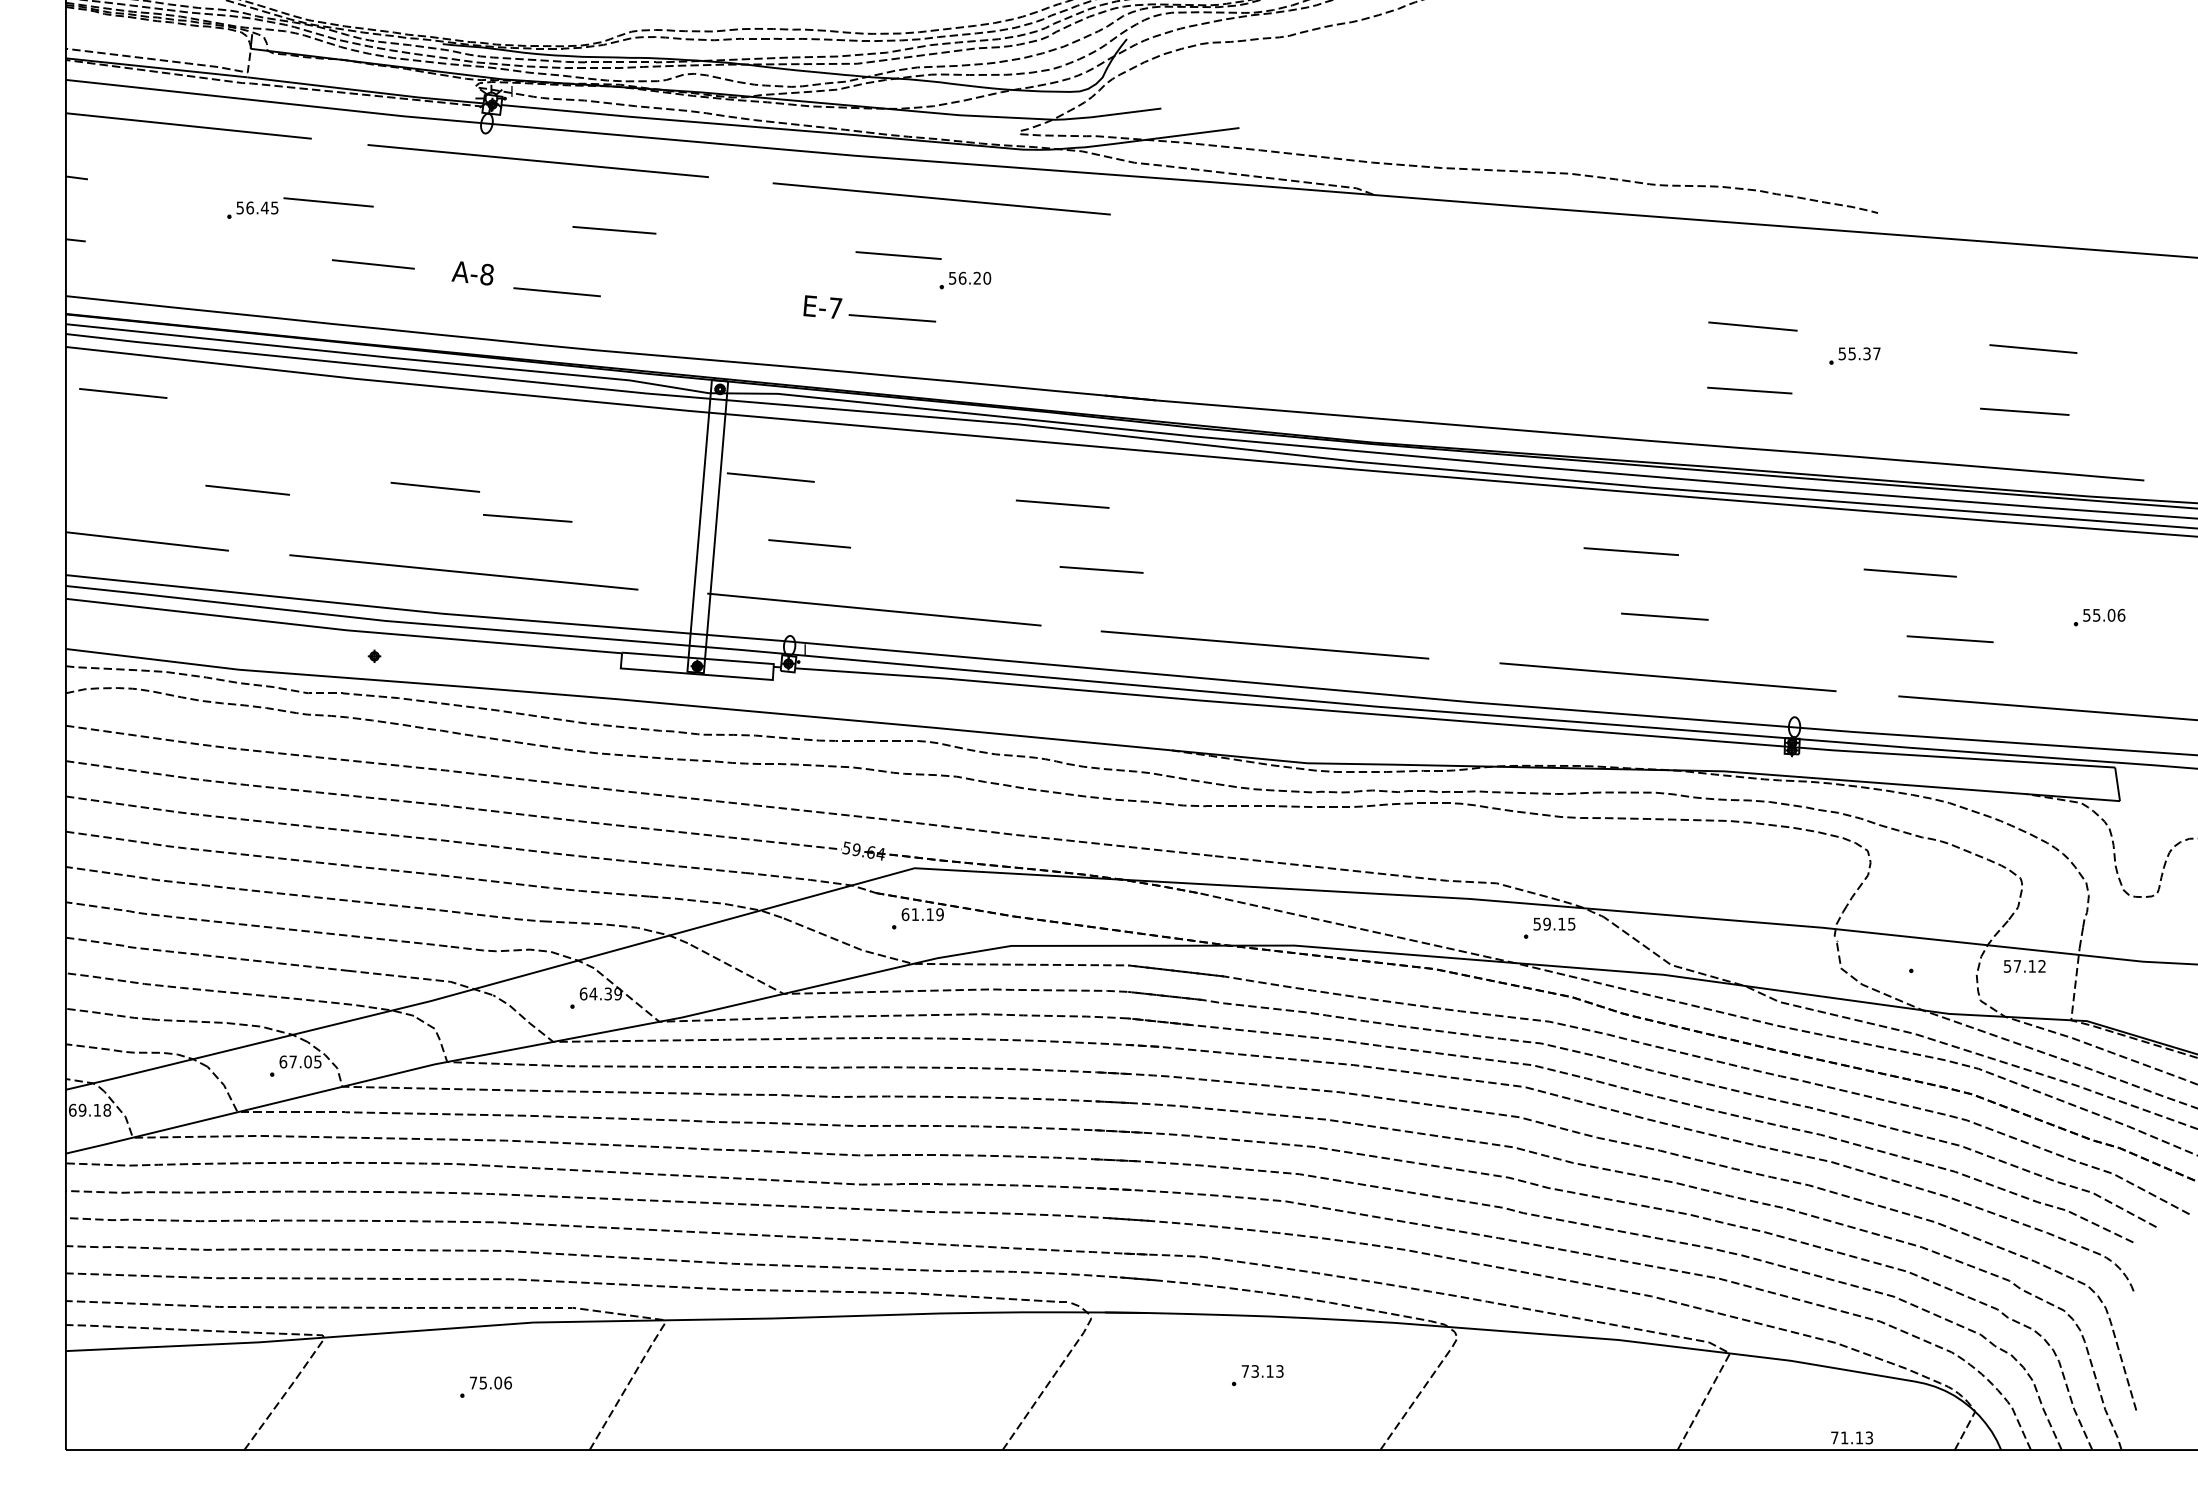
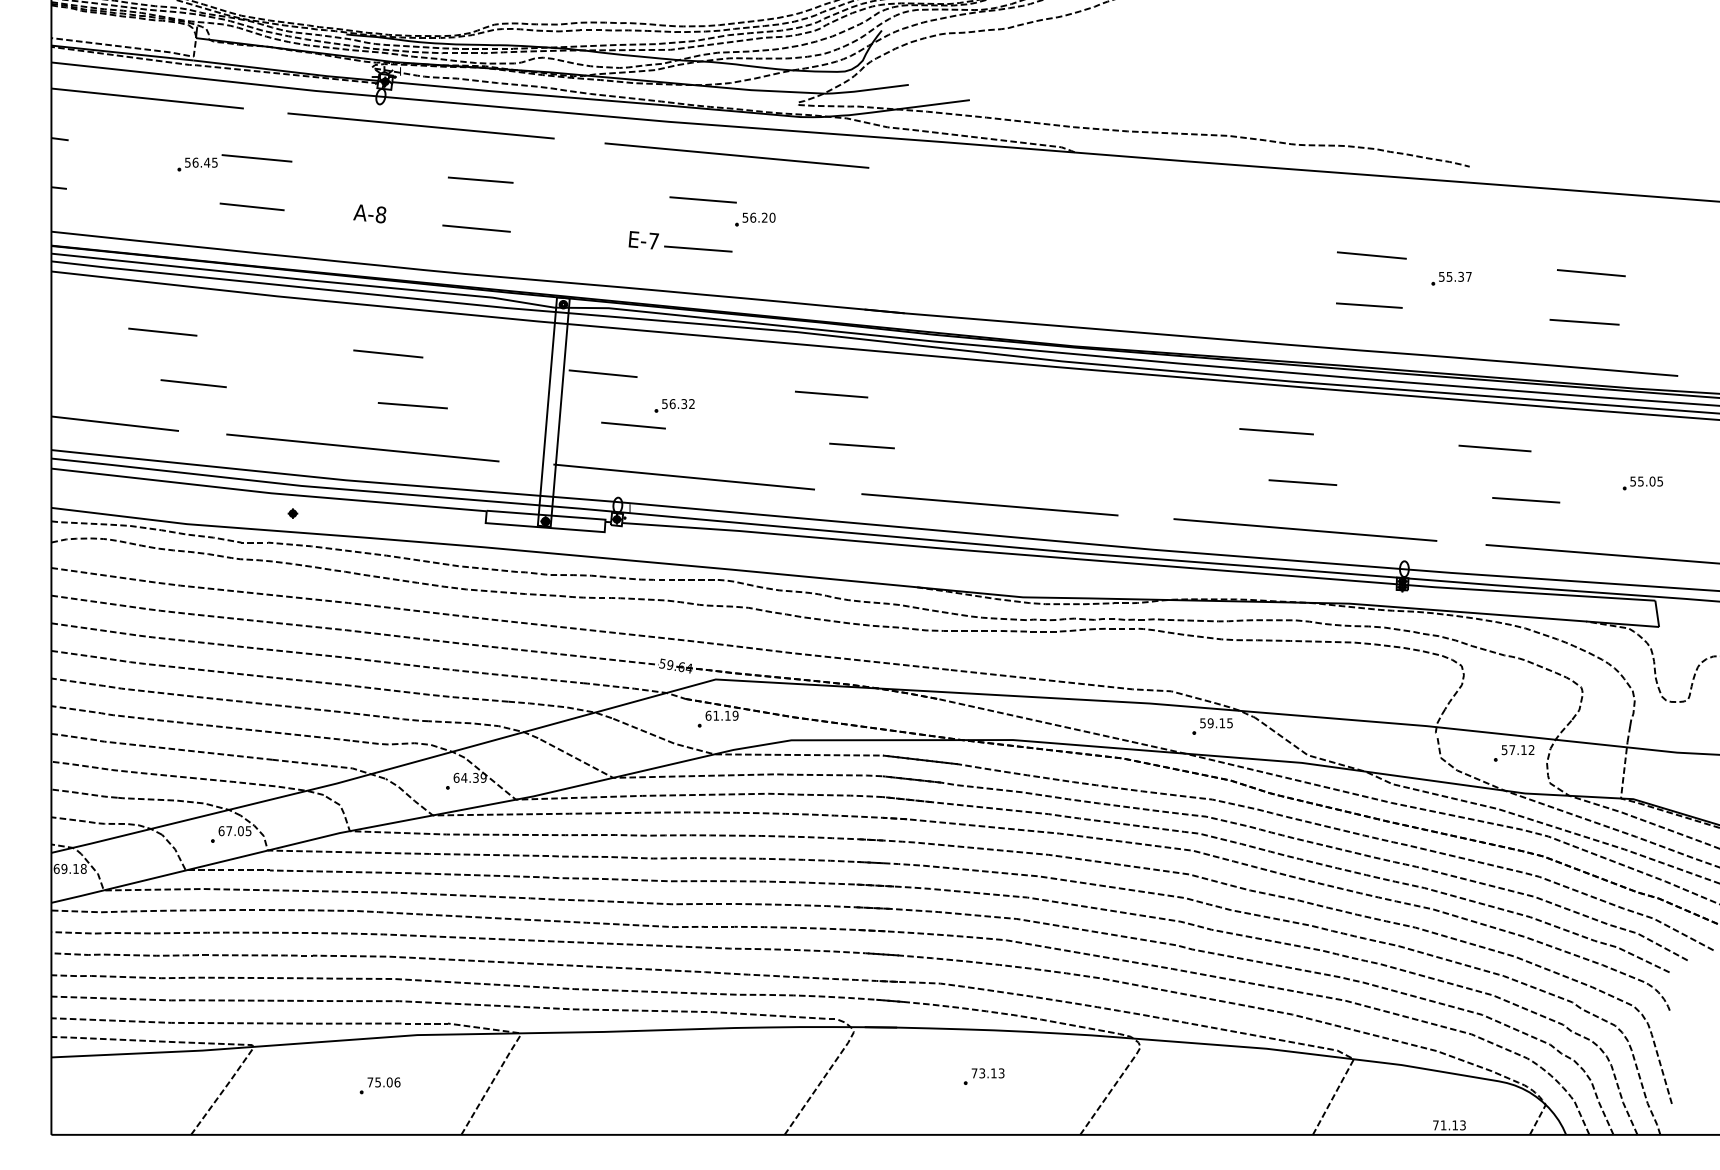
line: (373, 264) -> (252, 206), moved
line: (556, 292) -> (476, 228), moved
line: (123, 393) -> (163, 332), moved
line: (435, 486) -> (388, 353), moved
part: (861, 518) -> (674, 405), added
text: (2121, 614) -> (1660, 480), 55.06 -> 55.05
text: (2024, 966) -> (1517, 750), moved

